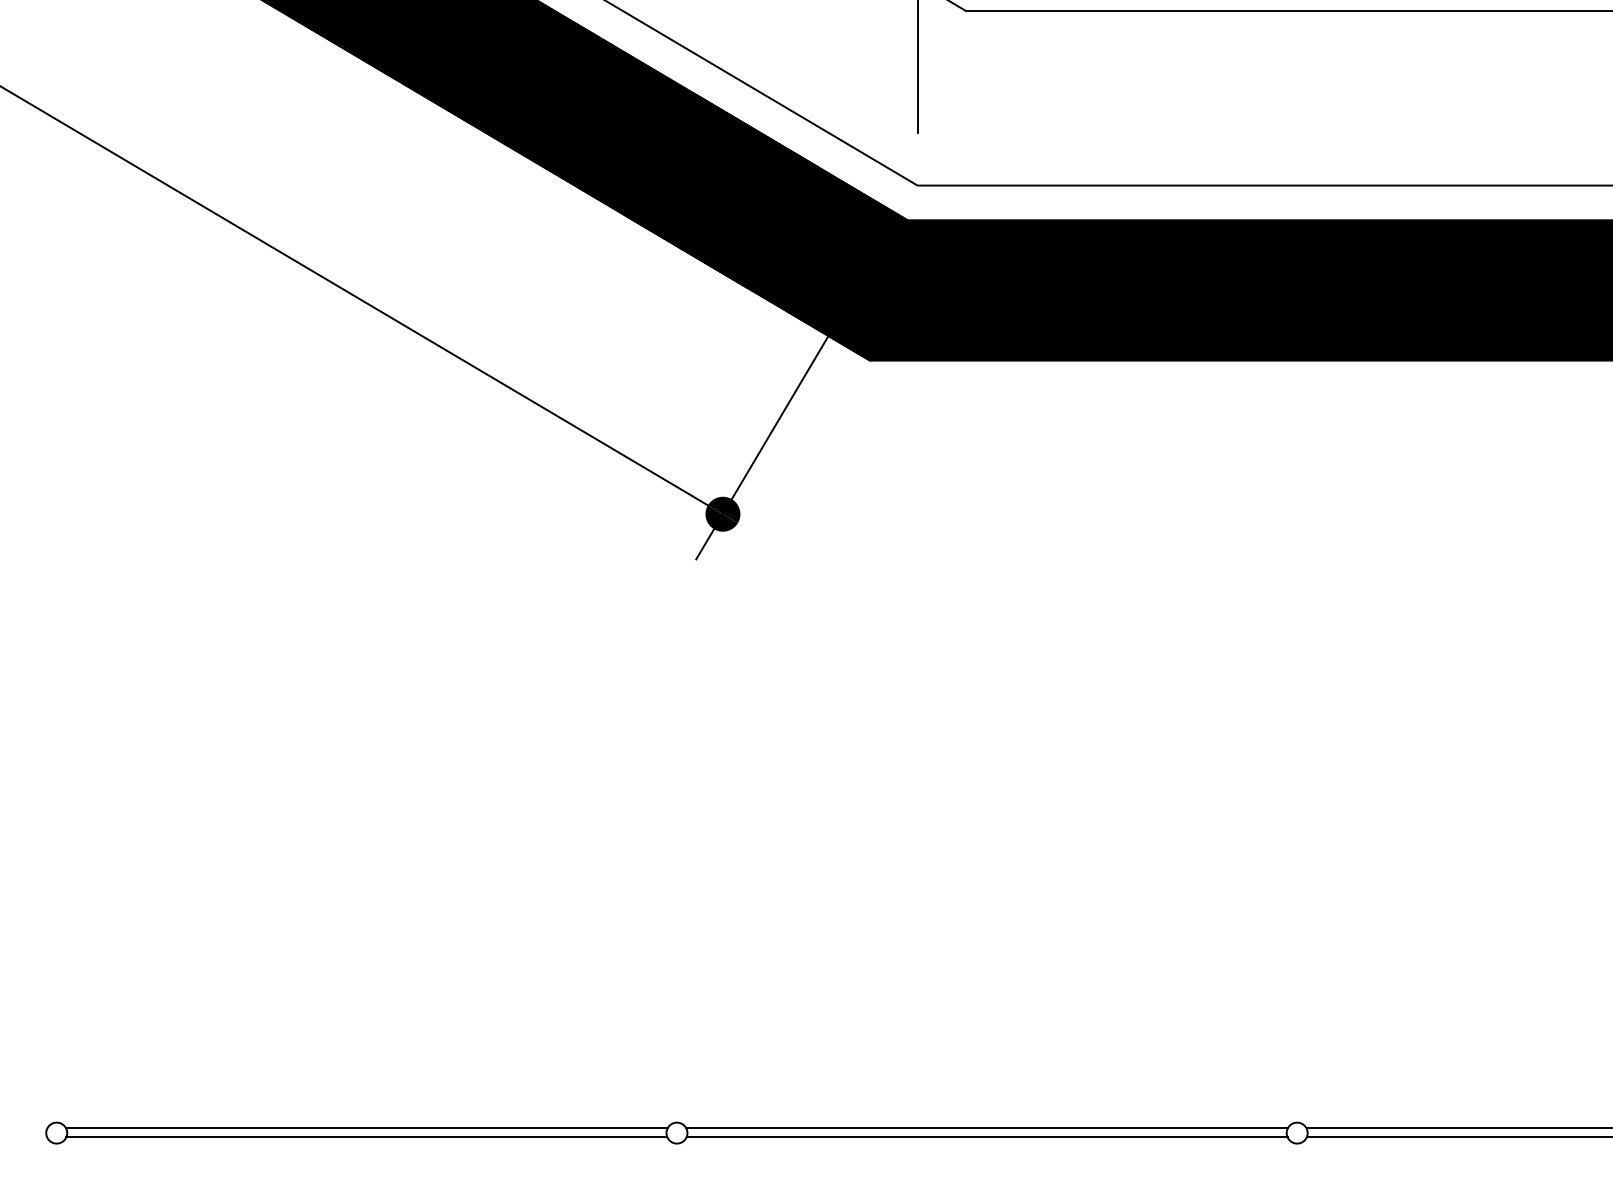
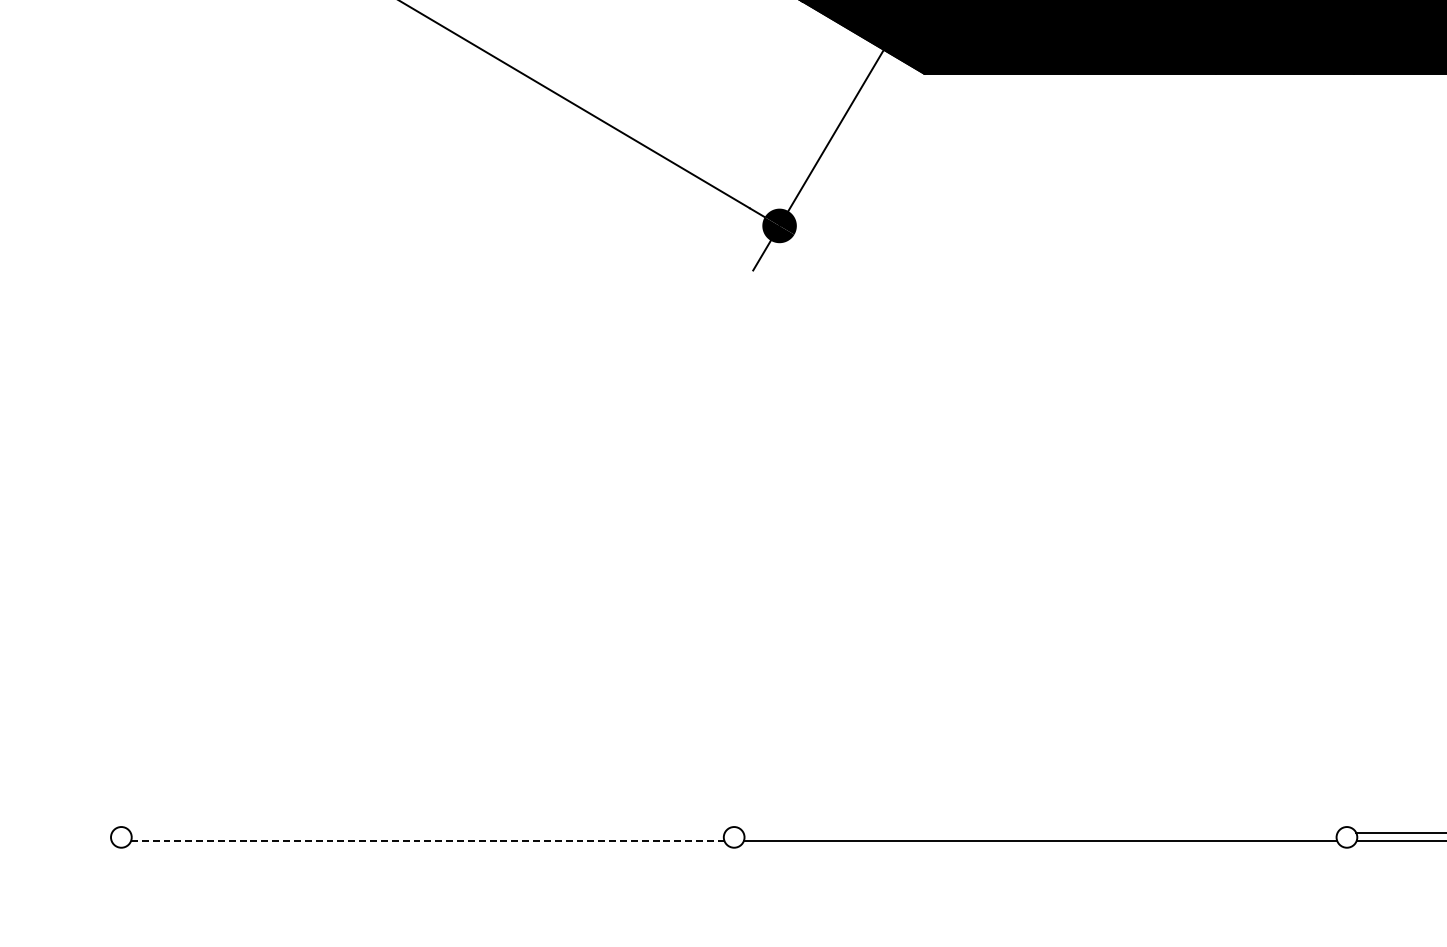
line: (366, 1128) -> (427, 832), removed
line: (986, 1128) -> (1039, 832), removed
line: (367, 1137) -> (428, 841), solid -> dashed

